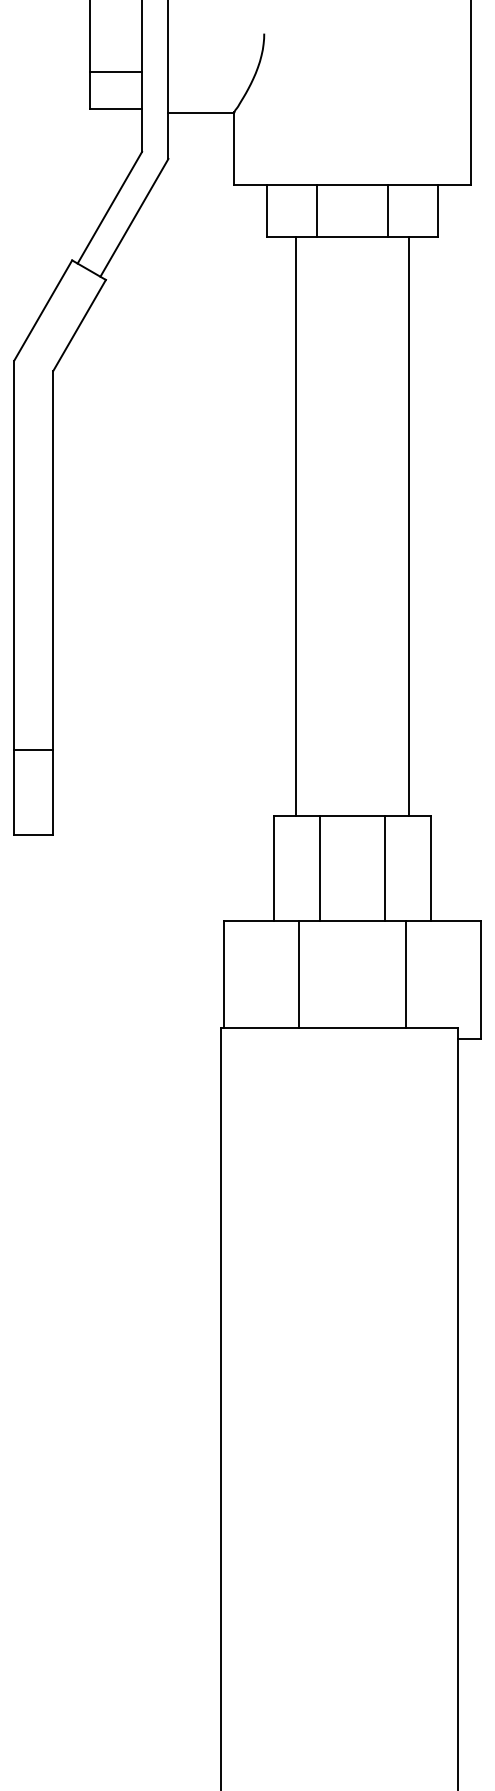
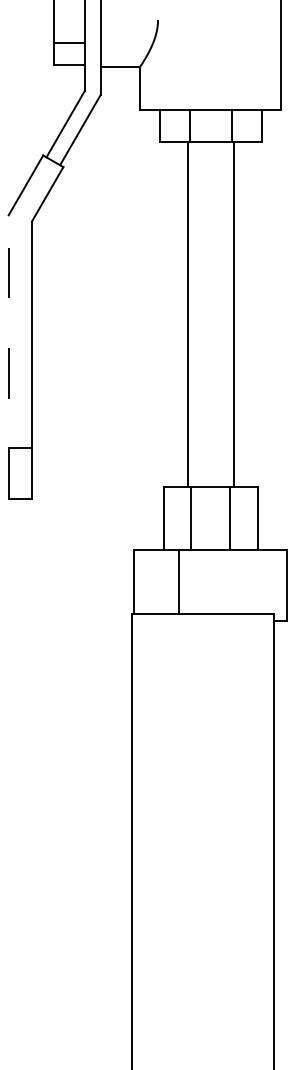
line: (295, 526) -> (187, 314), moved
line: (408, 526) -> (233, 314), moved
line: (14, 598) -> (8, 357), solid -> dashed
line: (405, 974) -> (242, 582), removed

